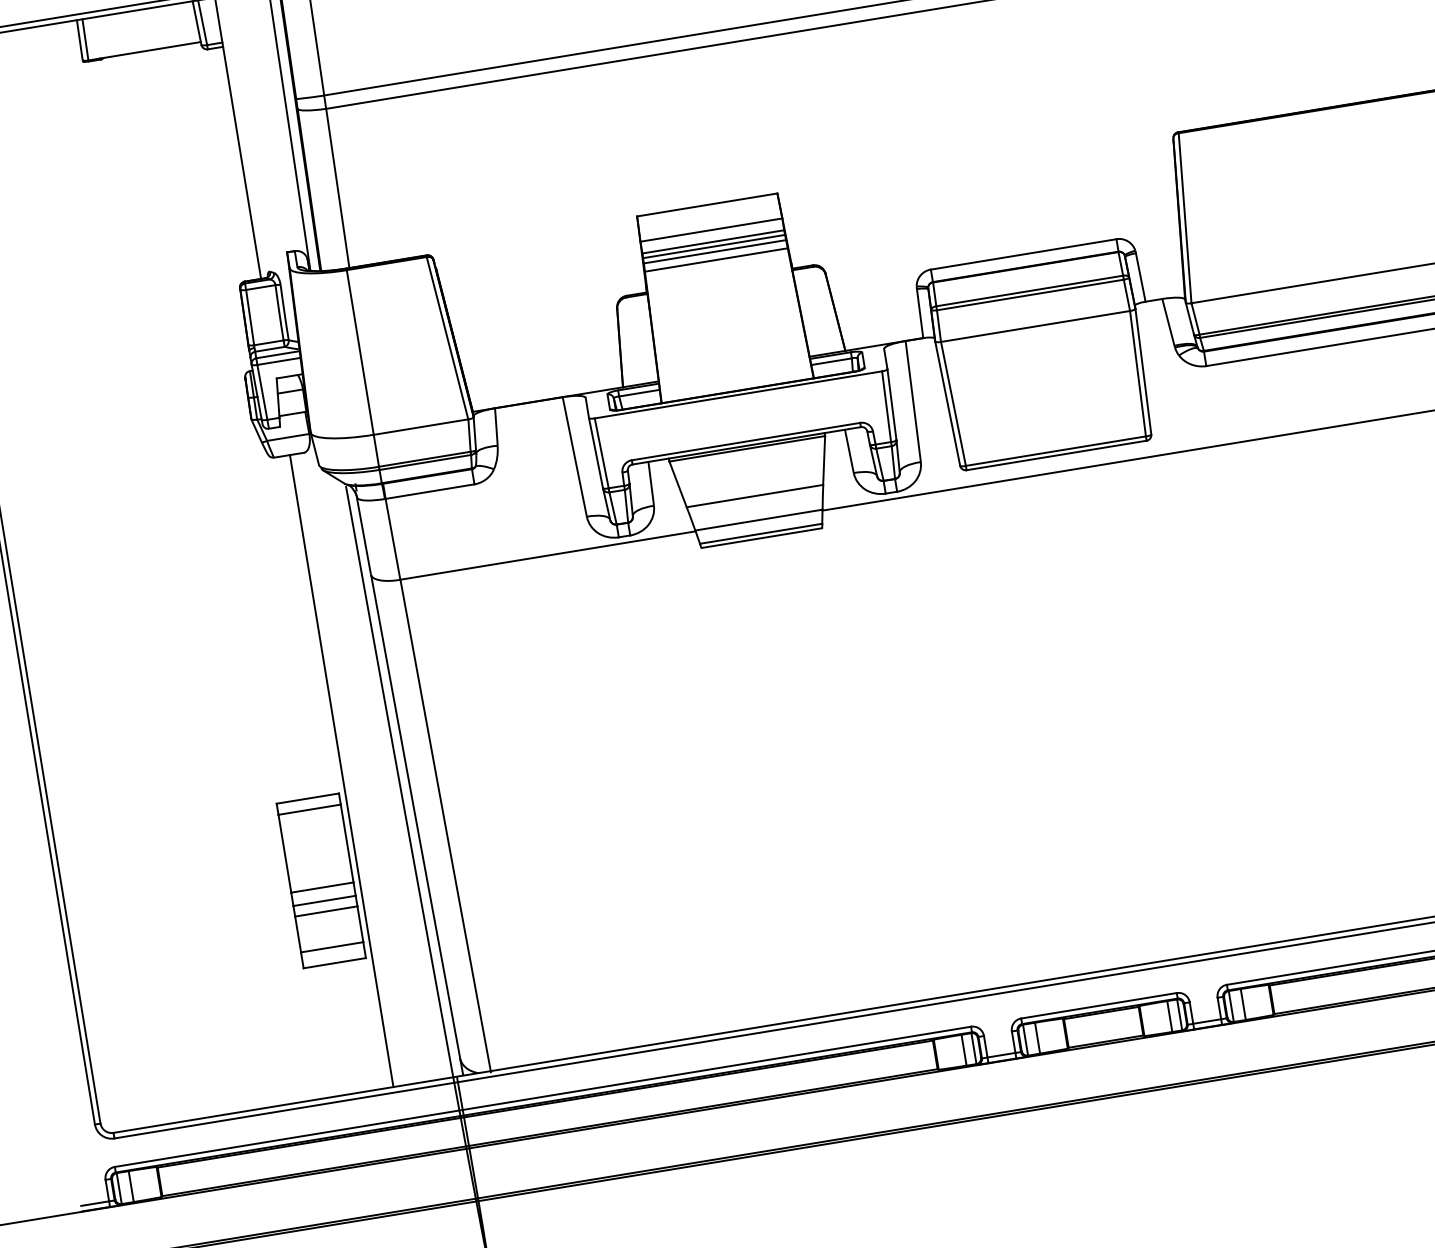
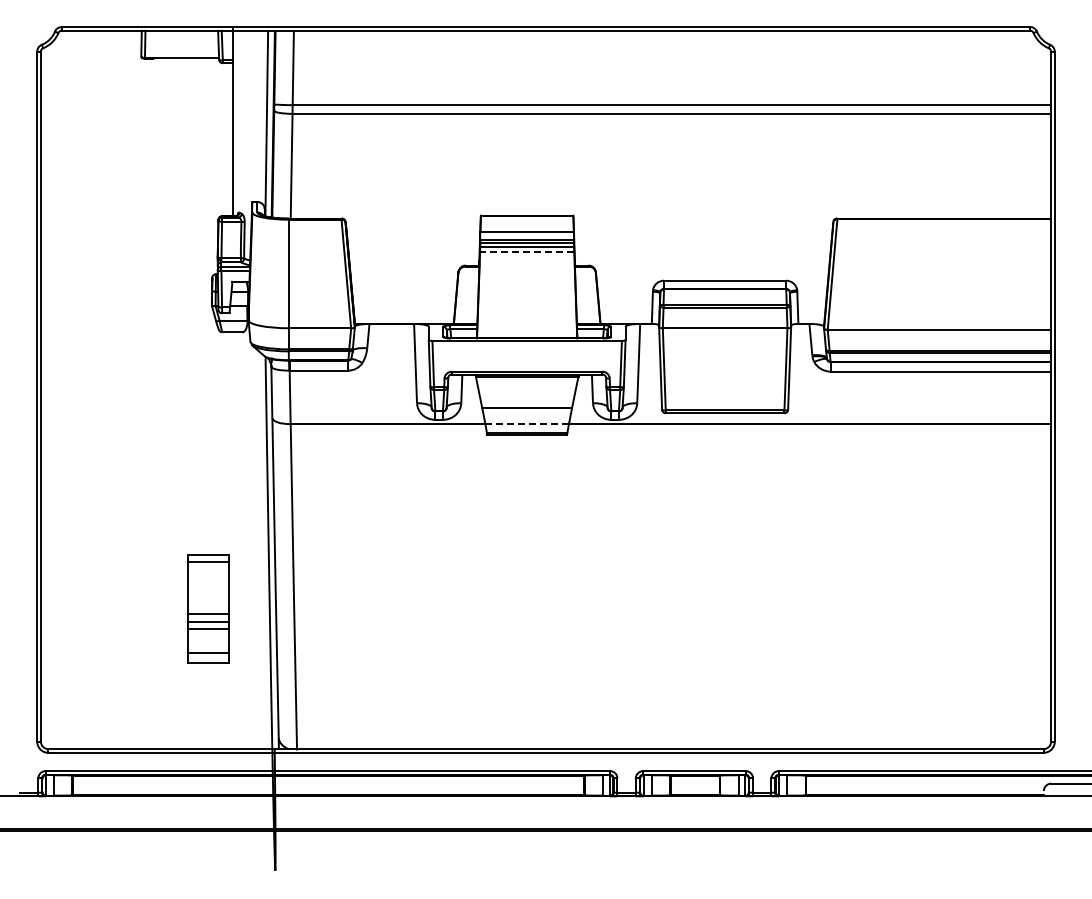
line: (715, 260) -> (526, 252), solid -> dashed
line: (759, 520) -> (527, 423), solid -> dashed
line: (341, 770) -> (232, 540), removed

